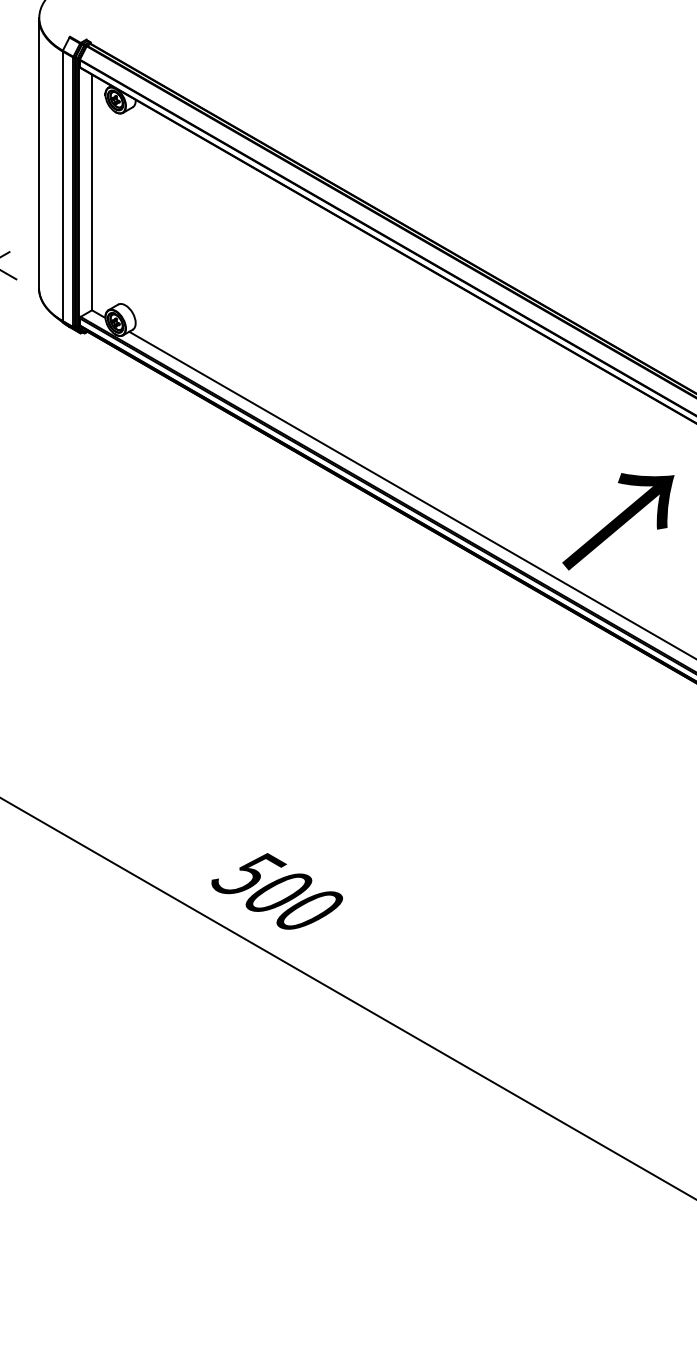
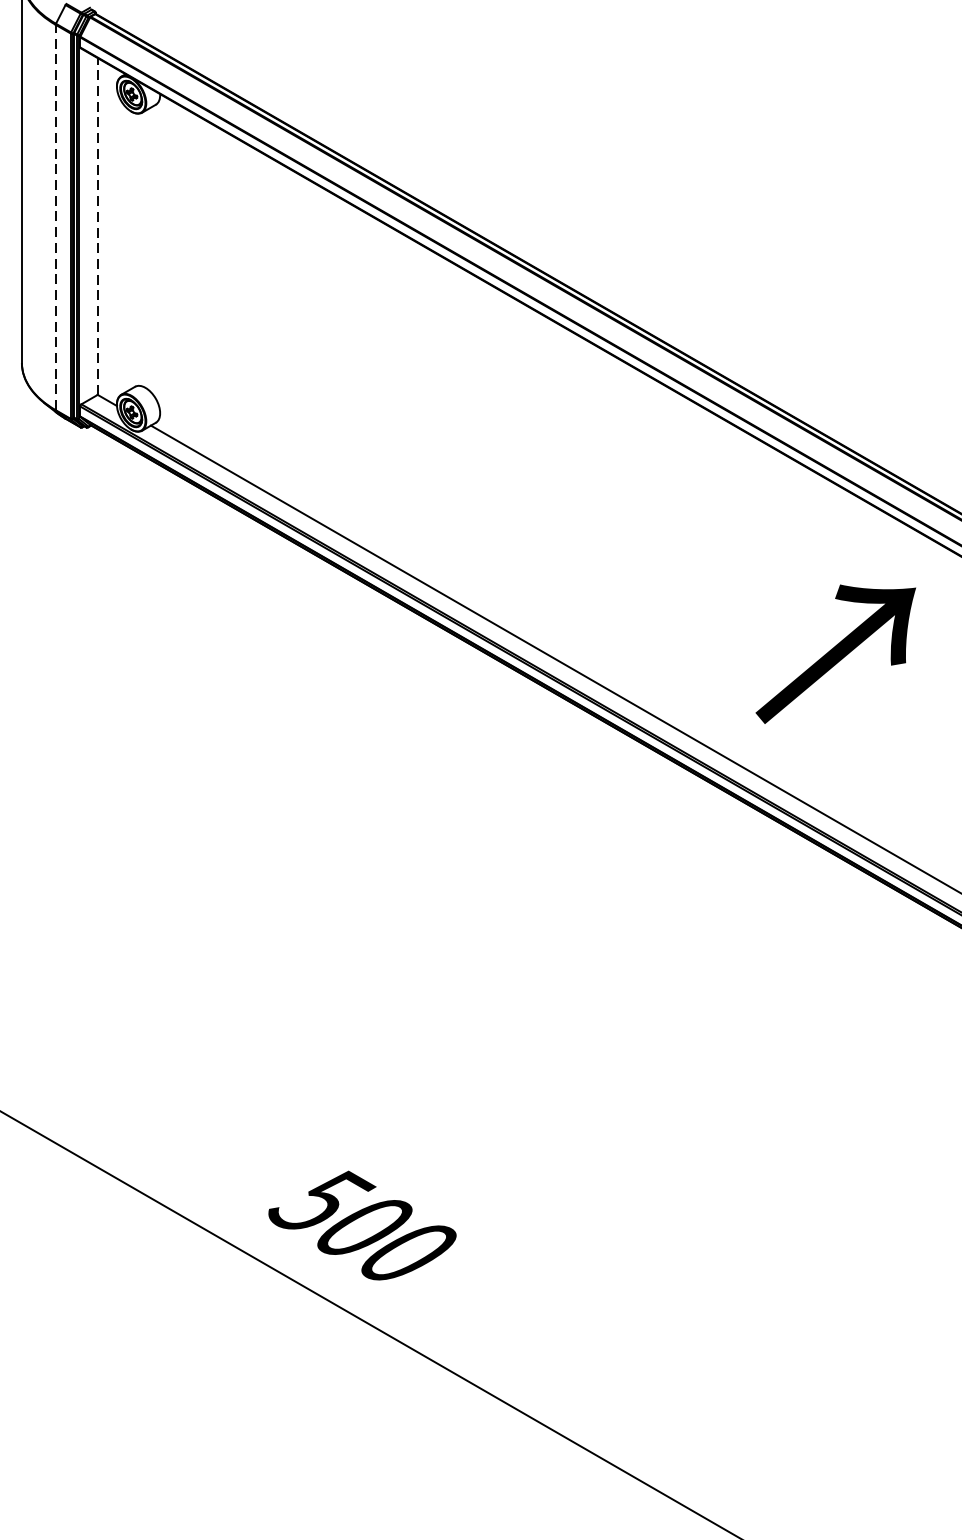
line: (62, 186) -> (55, 217), solid -> dashed
line: (91, 192) -> (96, 226), solid -> dashed
text: (618, 521) -> (836, 653), moved

